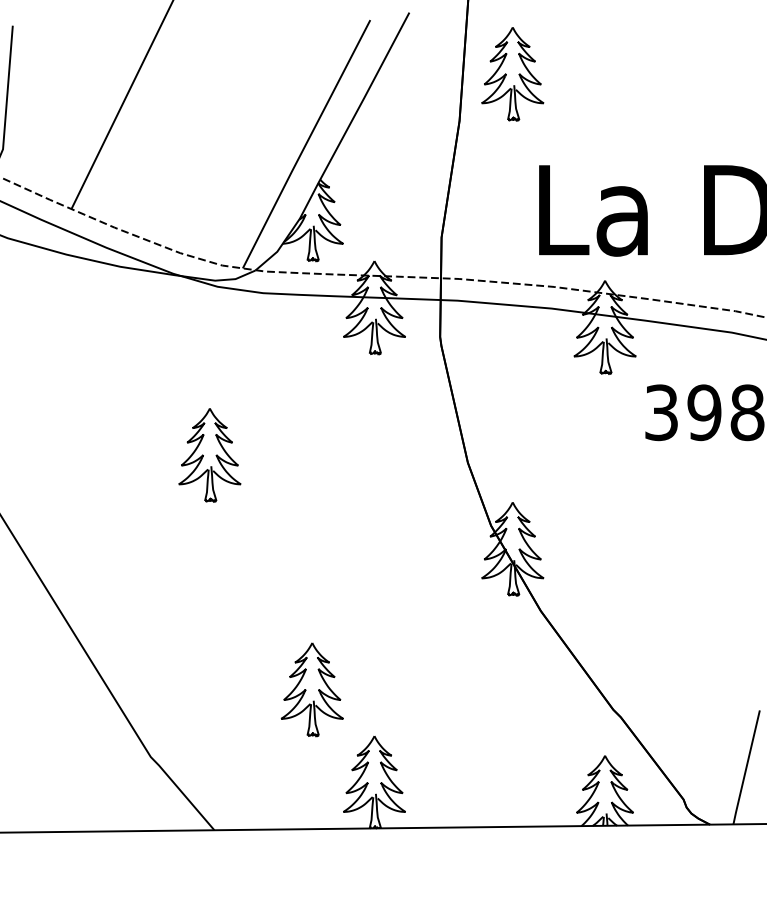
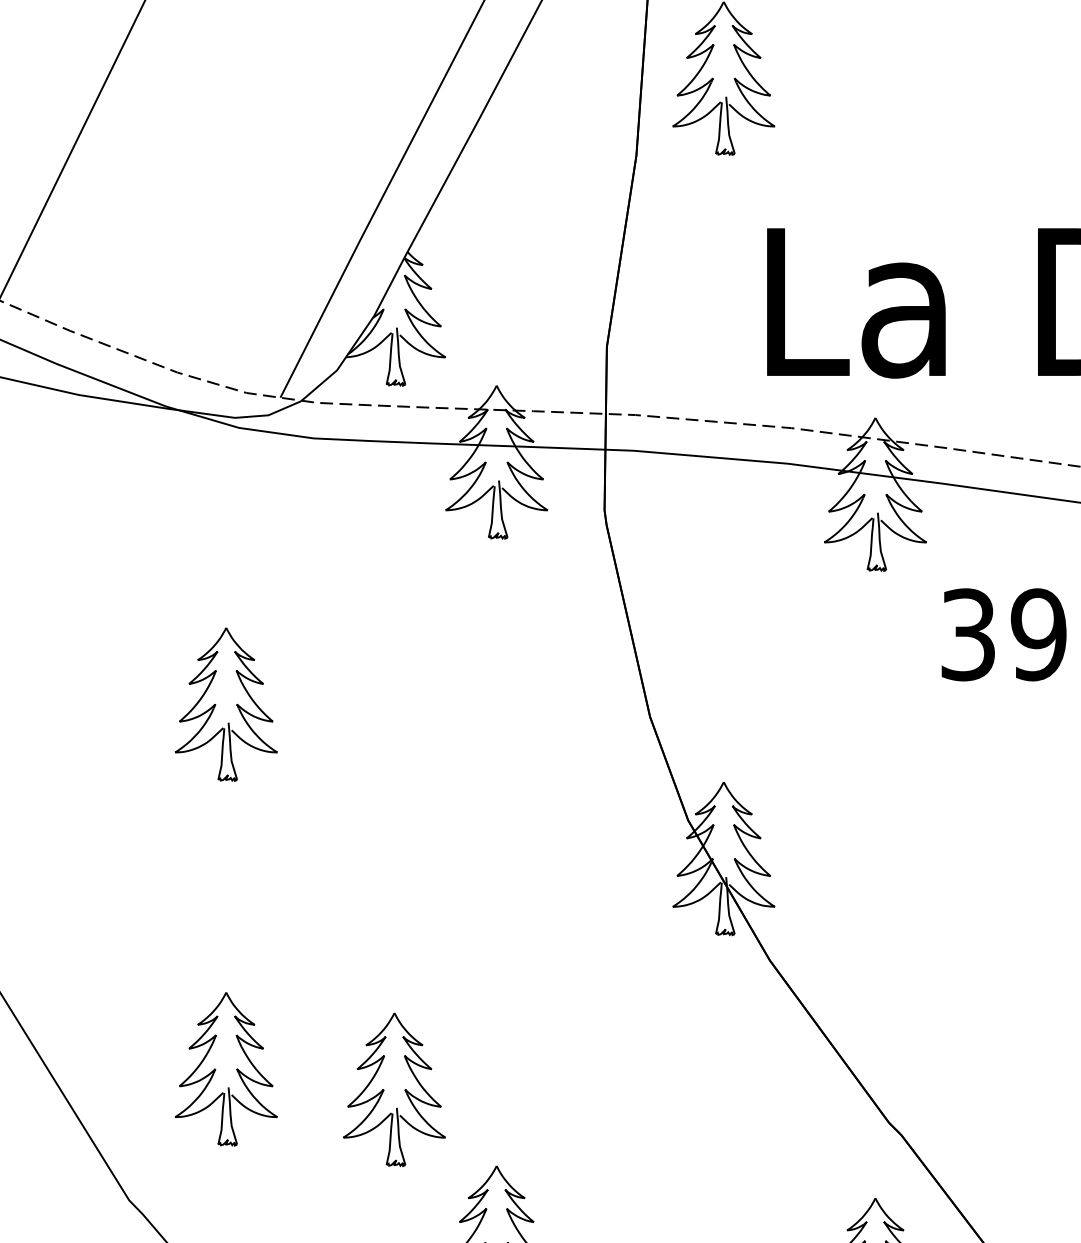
part: (209, 677) -> (225, 1069), added

